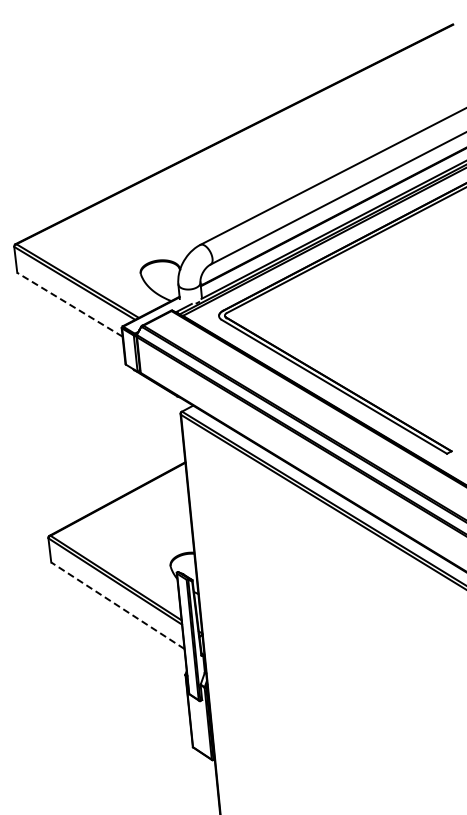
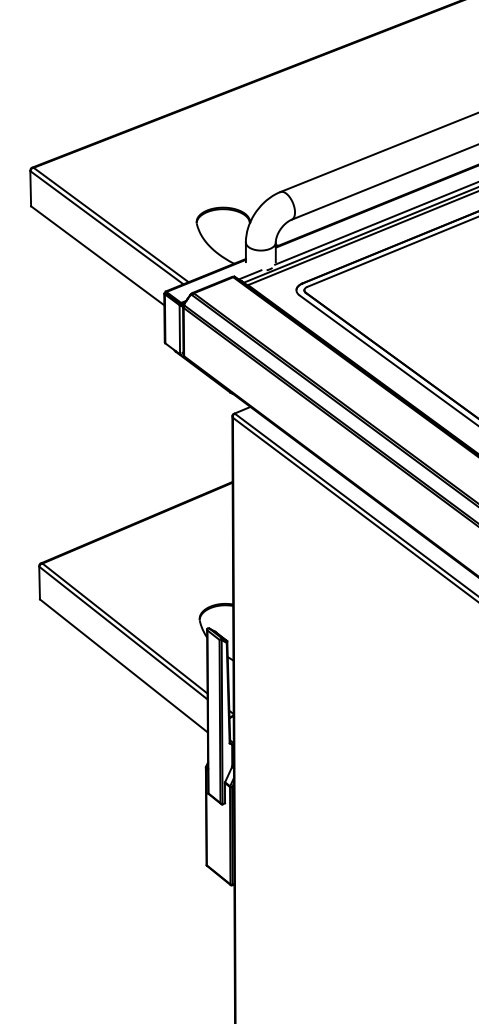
line: (69, 304) -> (97, 255), dashed -> solid
line: (117, 605) -> (123, 665), dashed -> solid

